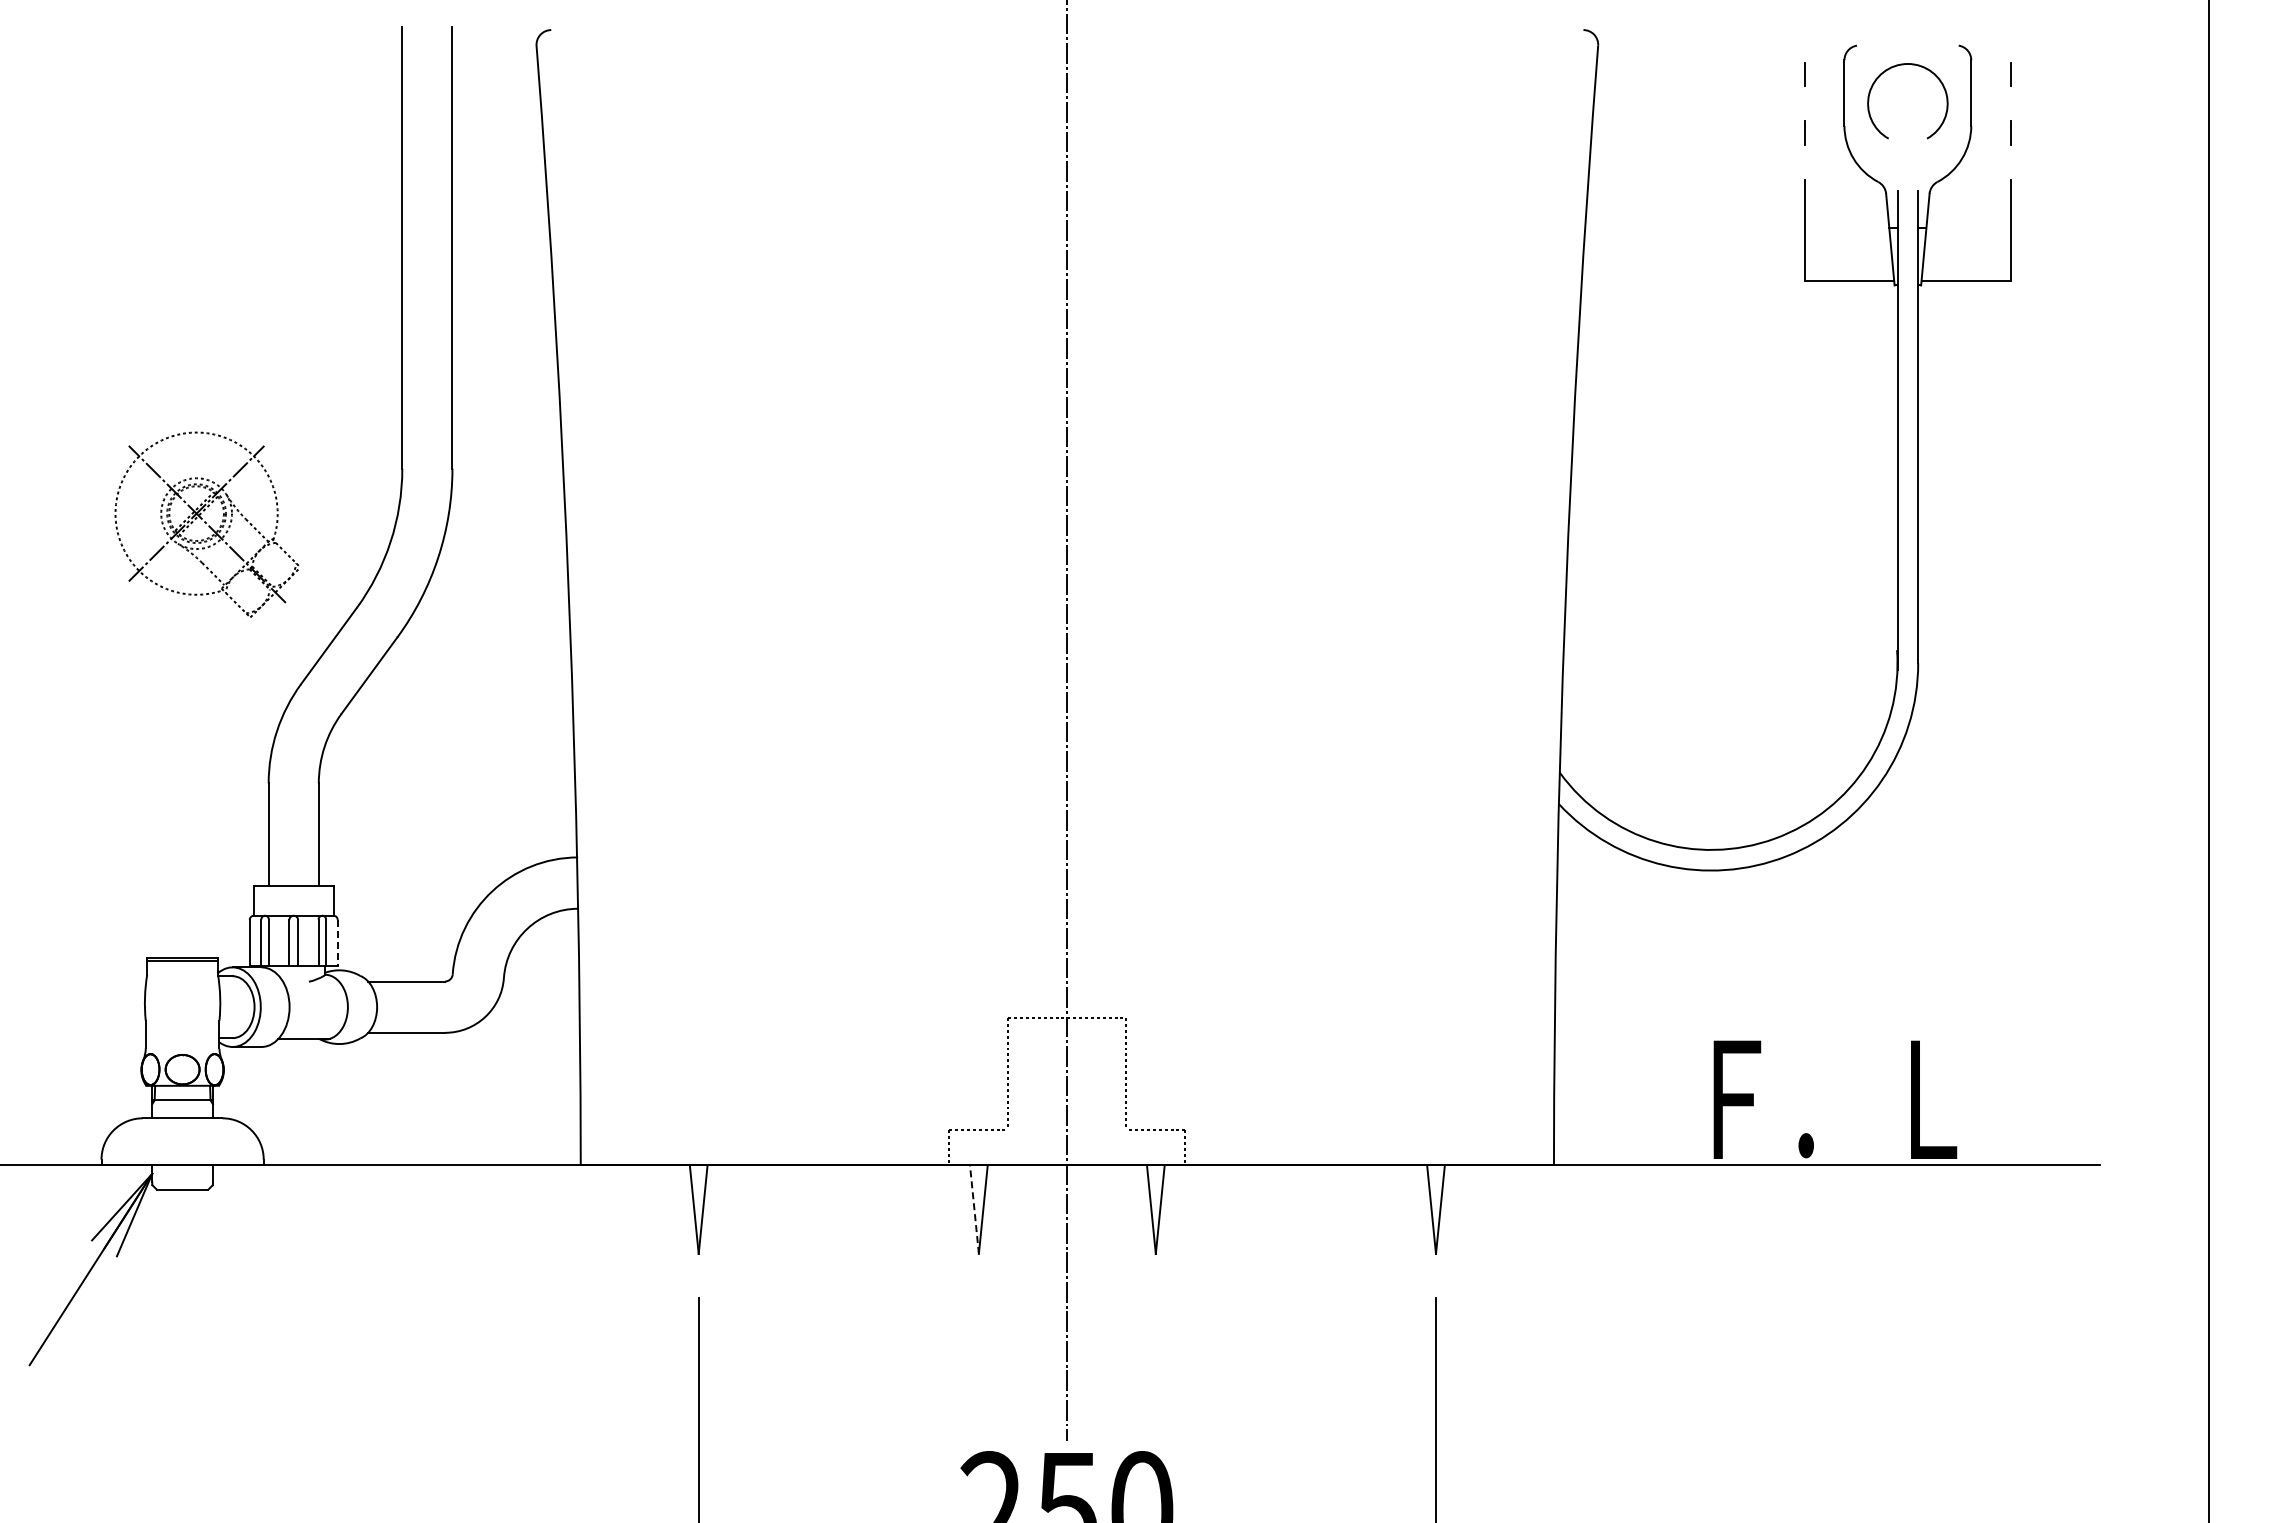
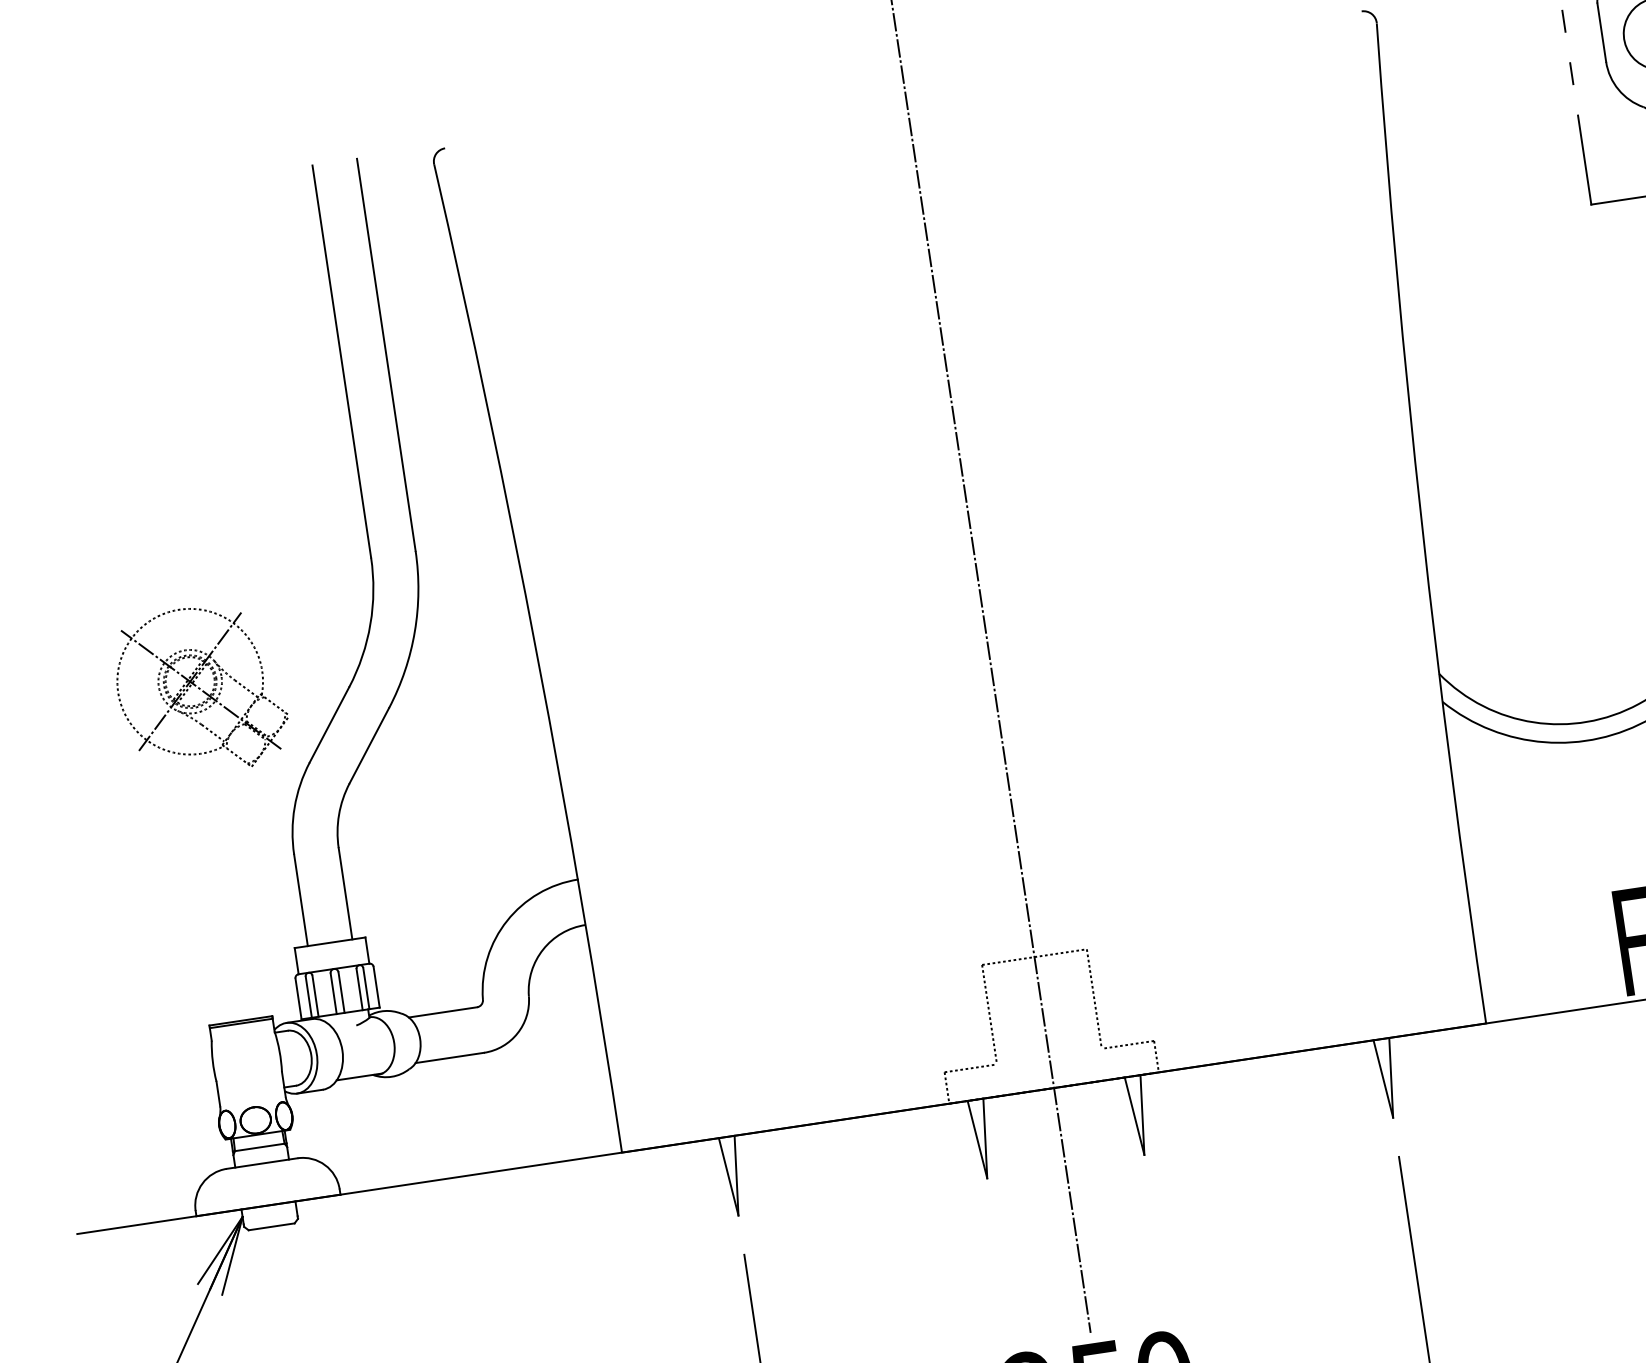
part: (206, 524) -> (200, 690), moved
line: (337, 942) -> (376, 986), dashed -> solid
line: (974, 1209) -> (977, 1139), dashed -> solid

